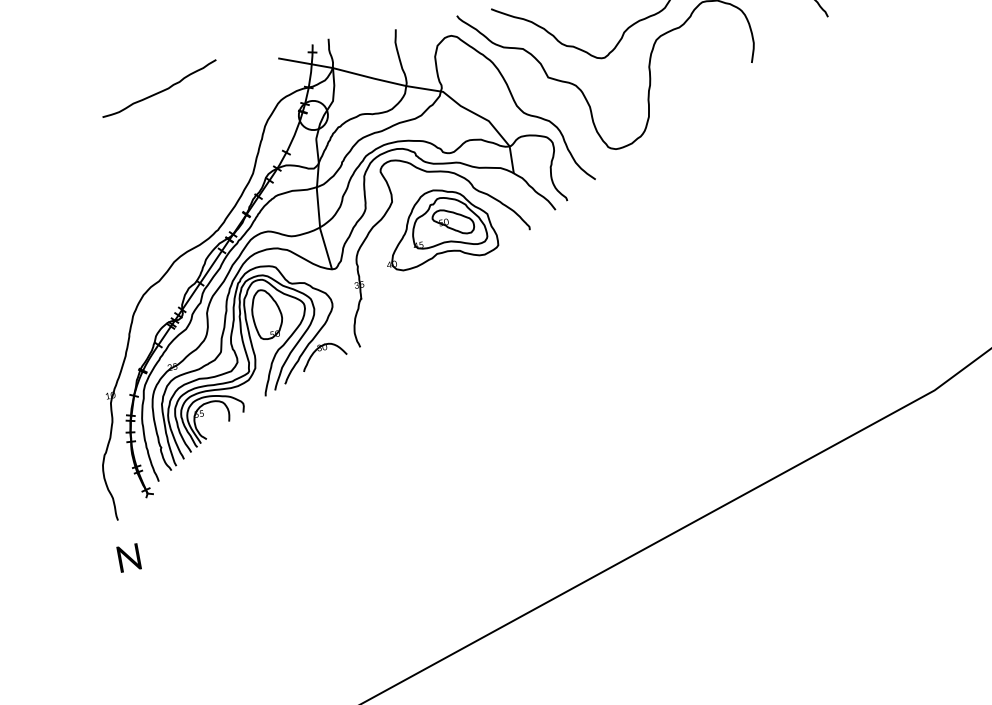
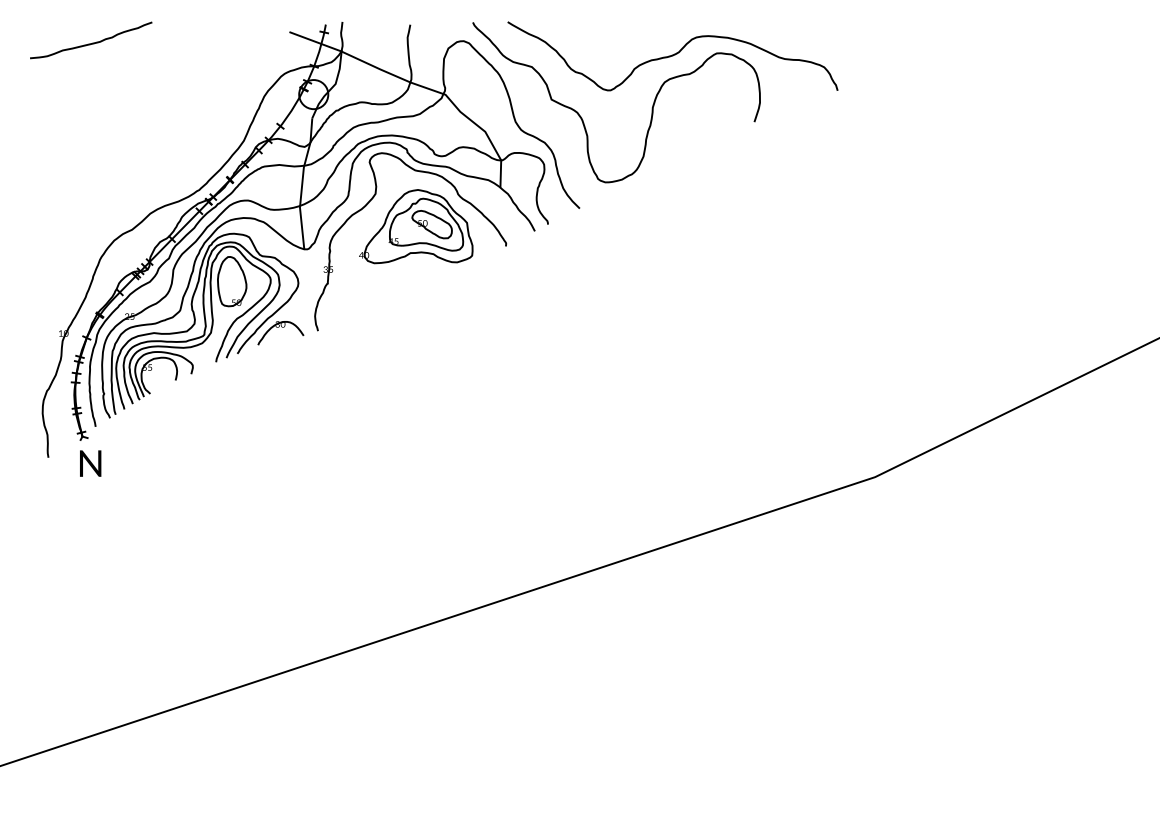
curve: (161, 90) -> (92, 42), moved
text: (128, 557) -> (90, 463), moved

